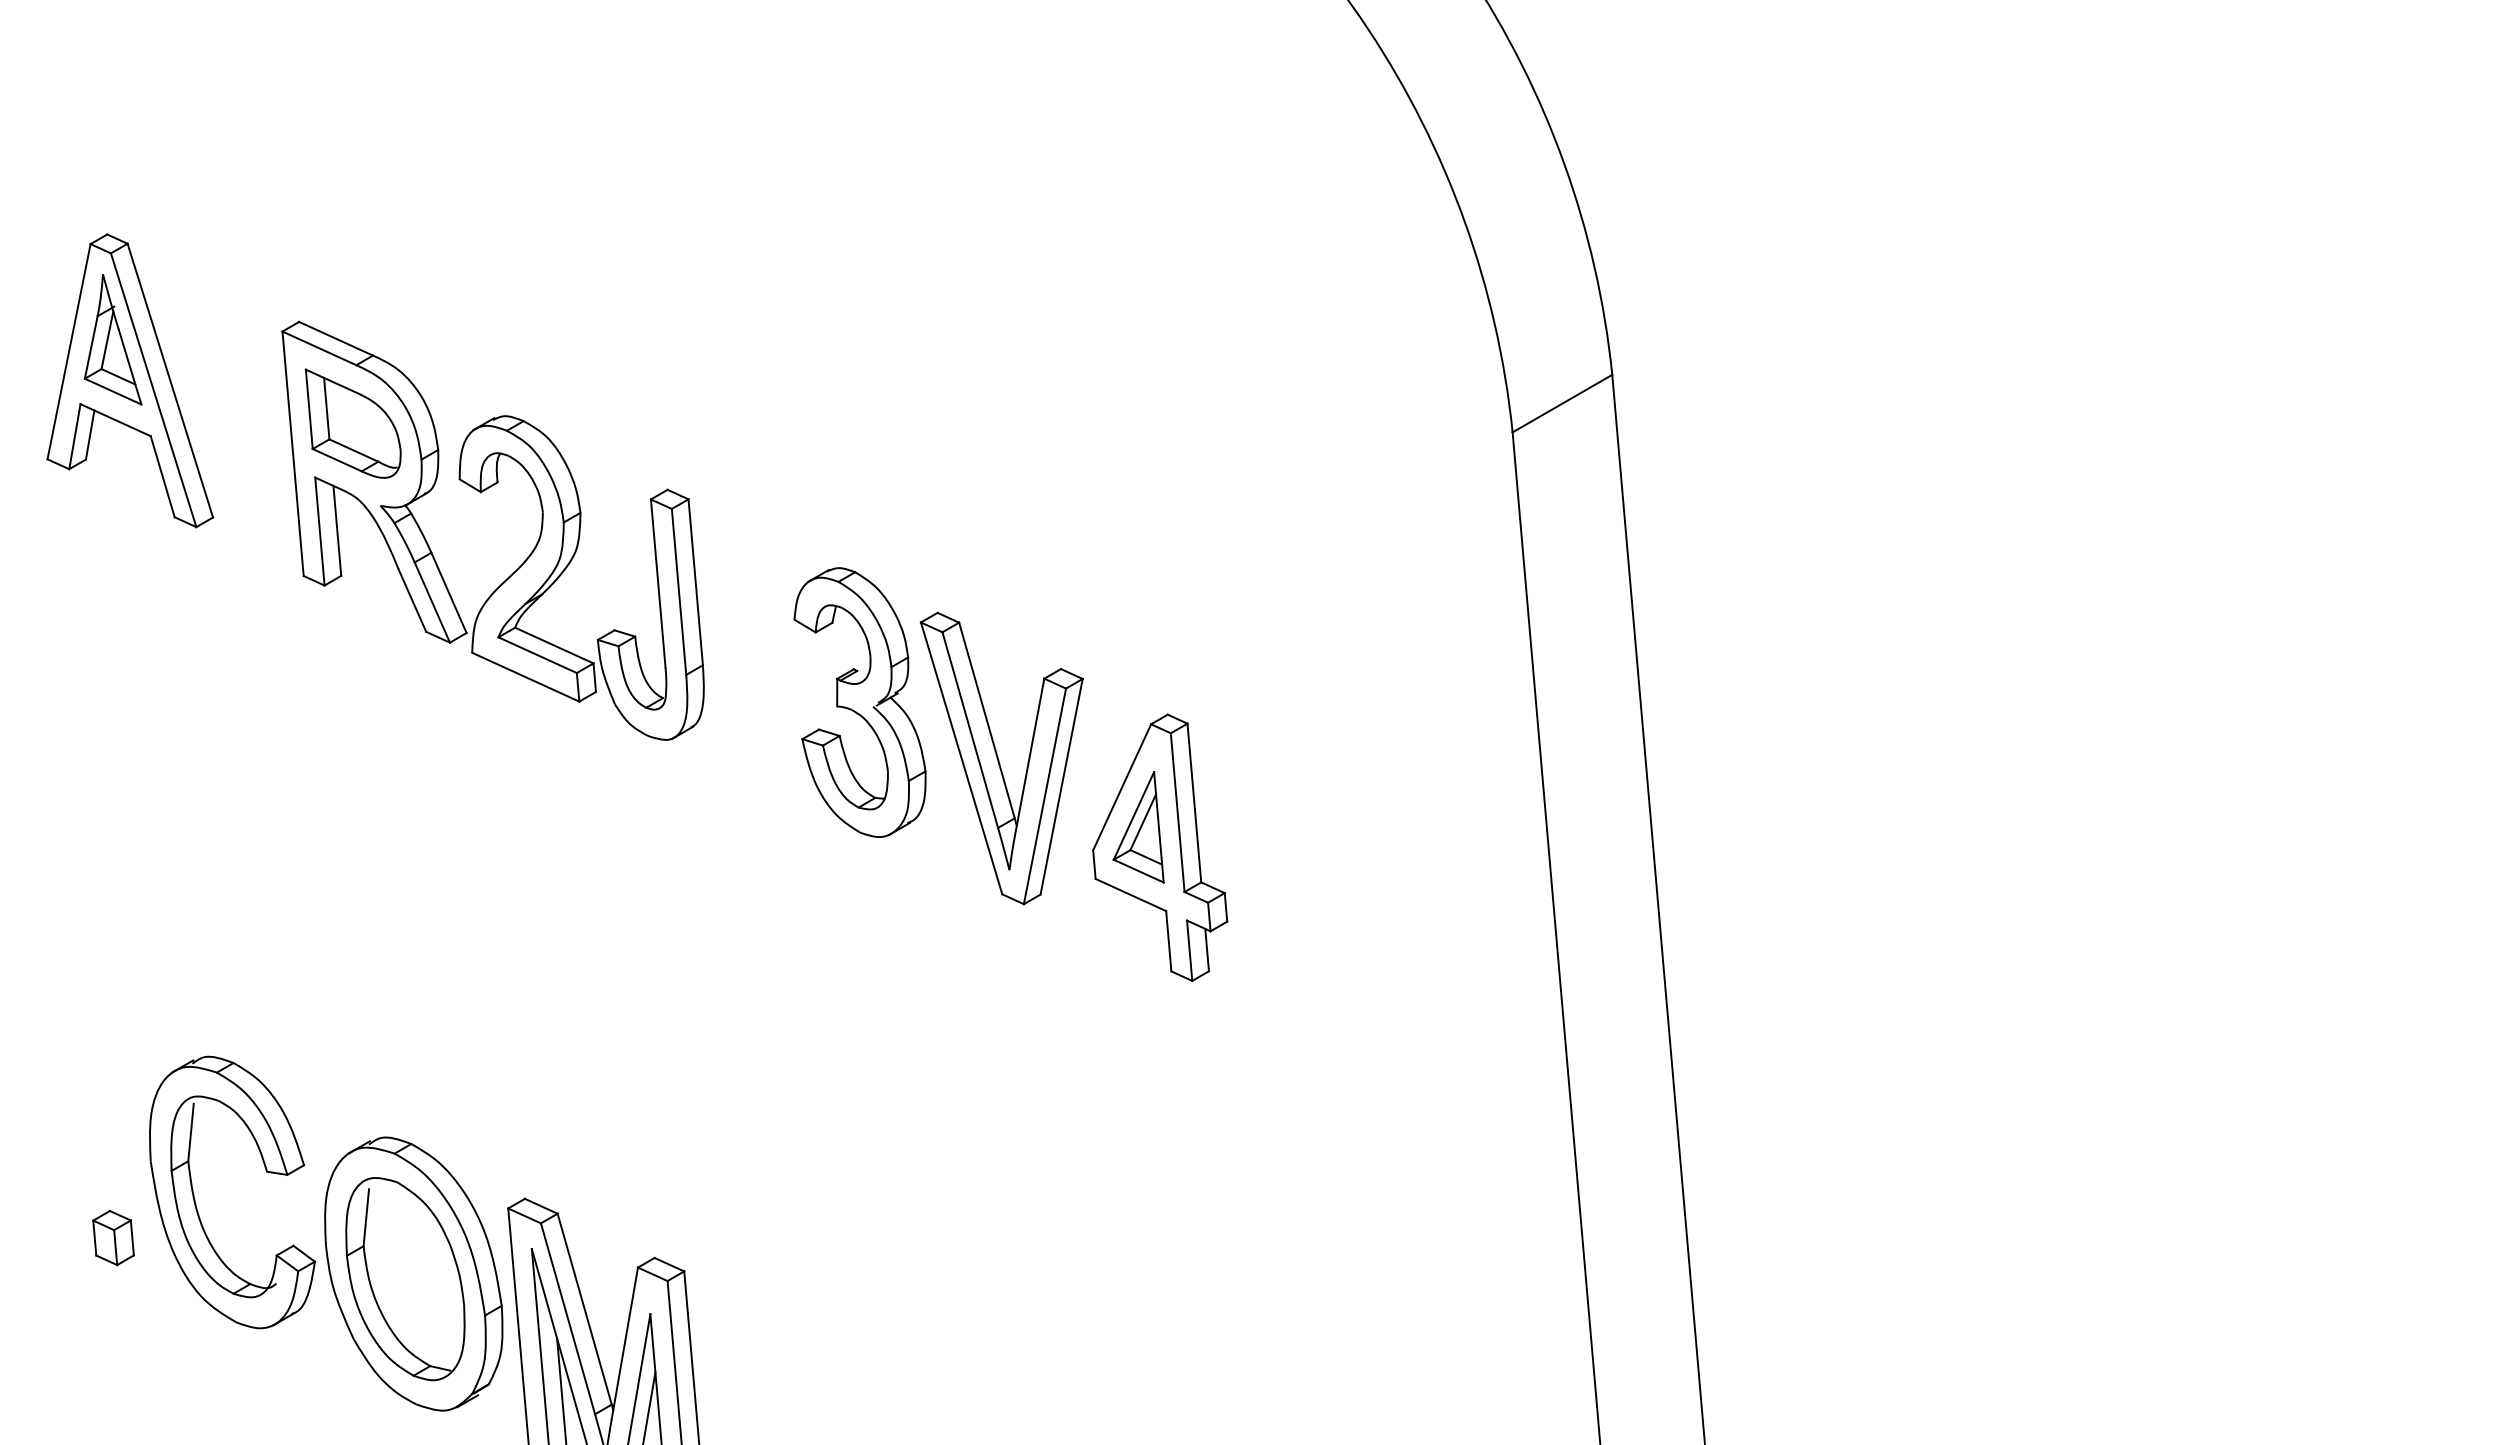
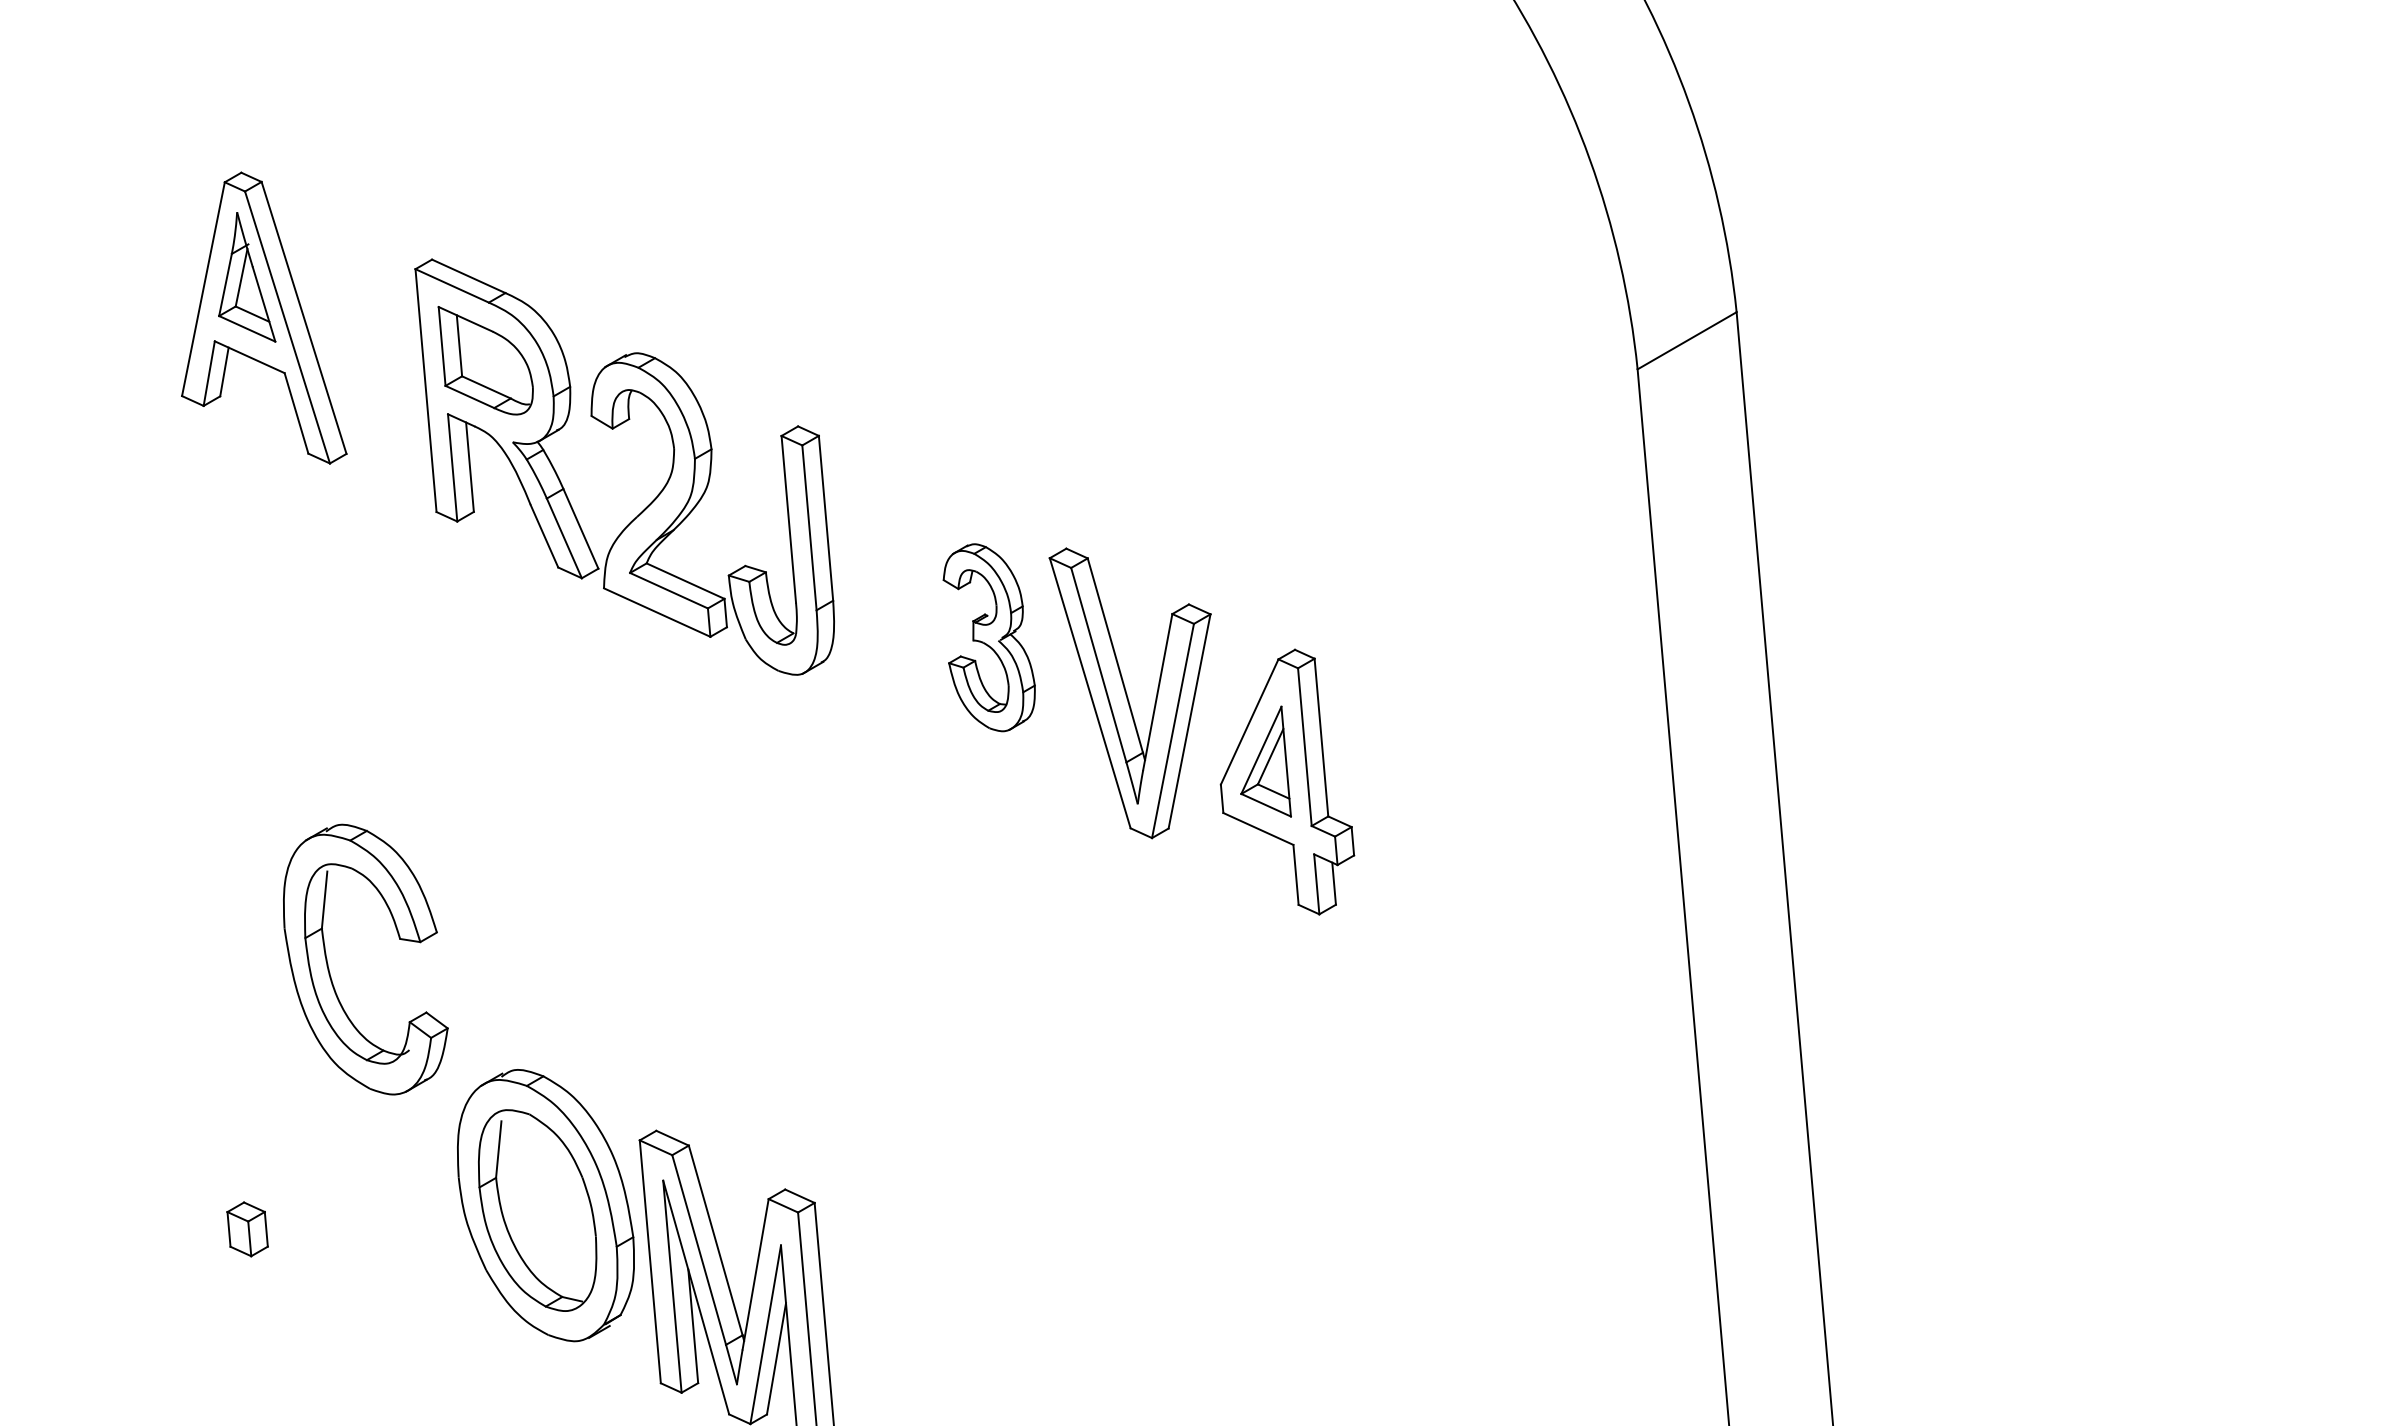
part: (859, 702) -> (988, 637), size x0.7
part: (195, 1199) -> (329, 966), moved
part: (113, 1238) -> (247, 1229), moved

